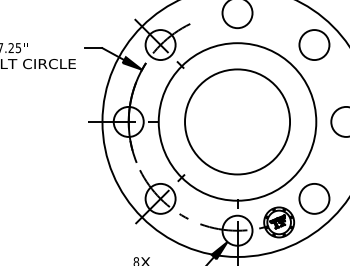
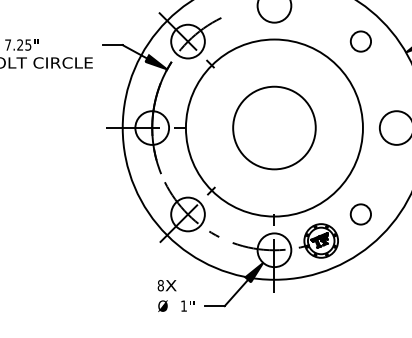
circle: (314, 44) -> (360, 41), size x0.6
circle: (237, 122) -> (274, 128), size x0.7
circle: (314, 198) -> (360, 214), size x0.6

